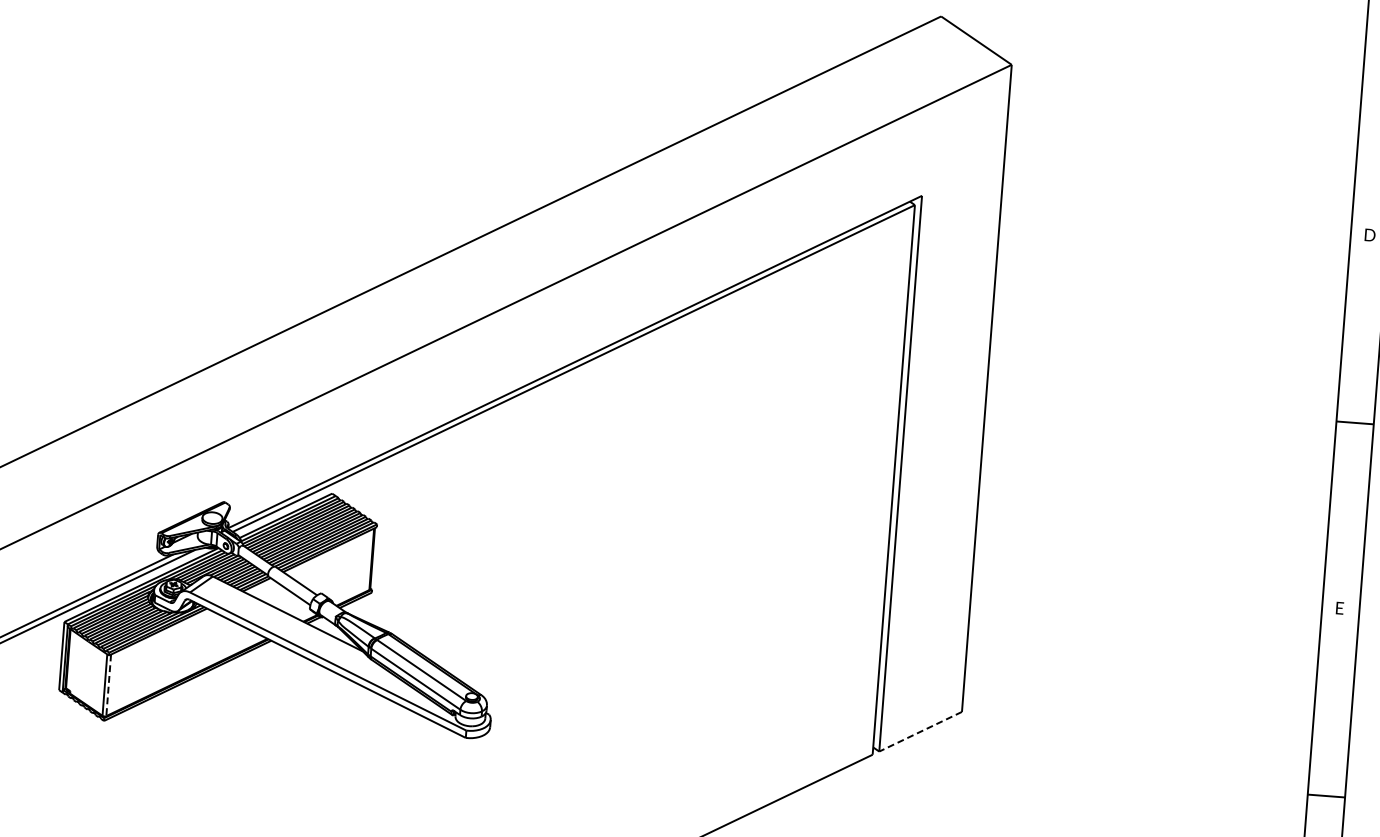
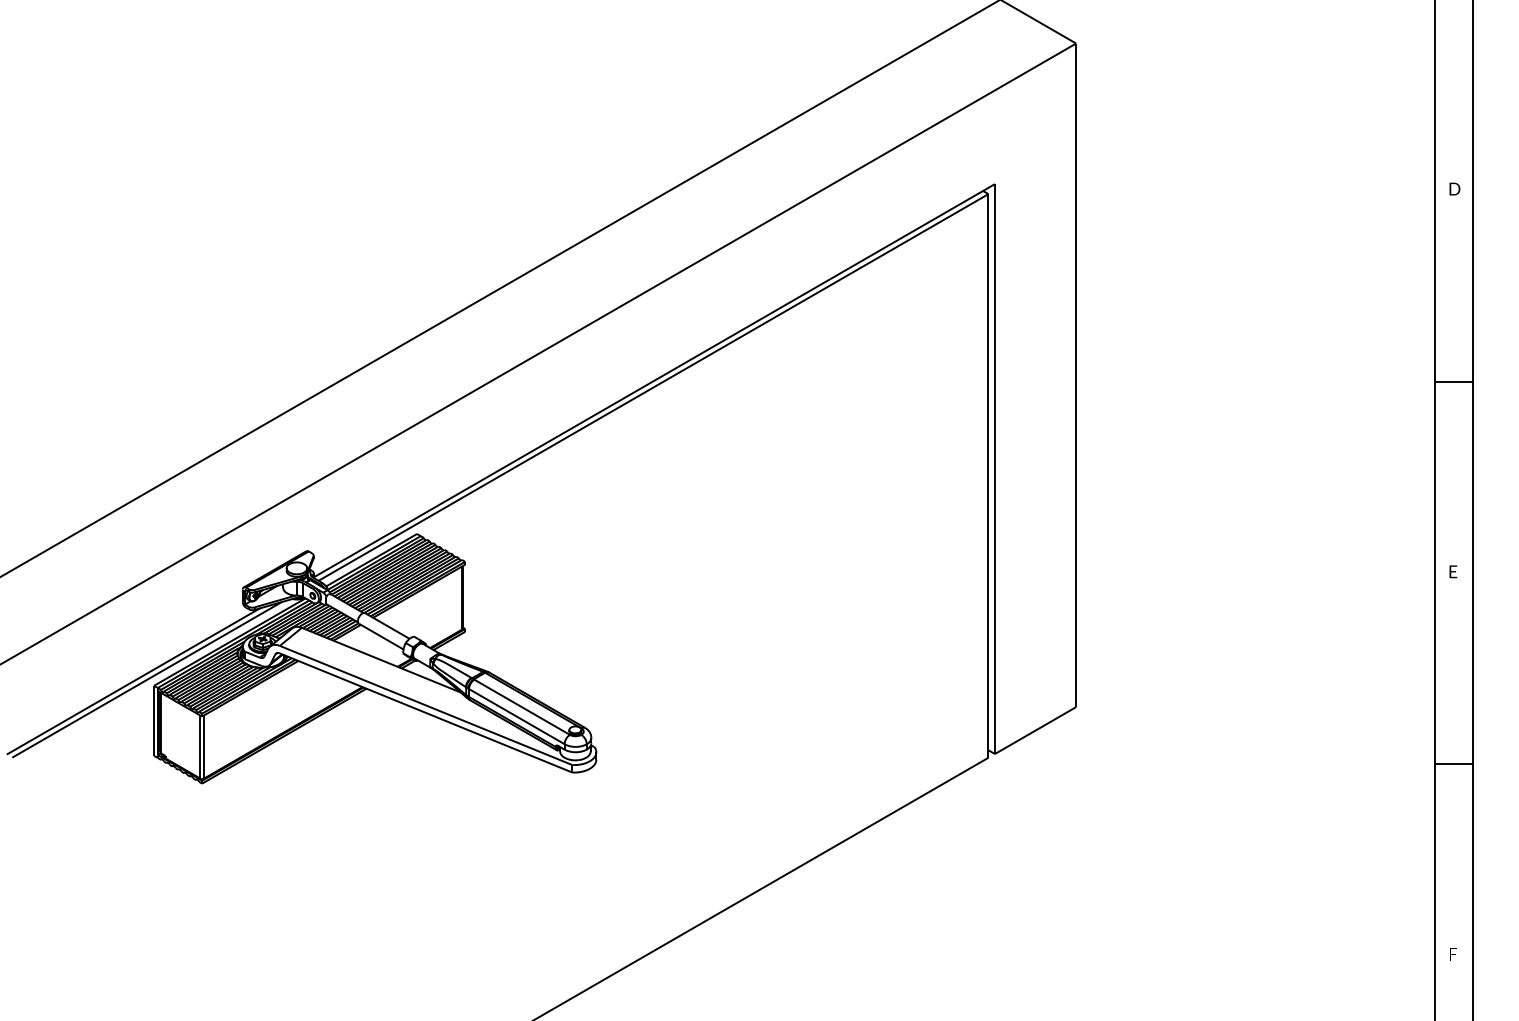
line: (109, 684) -> (204, 746), dashed -> solid
line: (920, 731) -> (1035, 730), dashed -> solid

